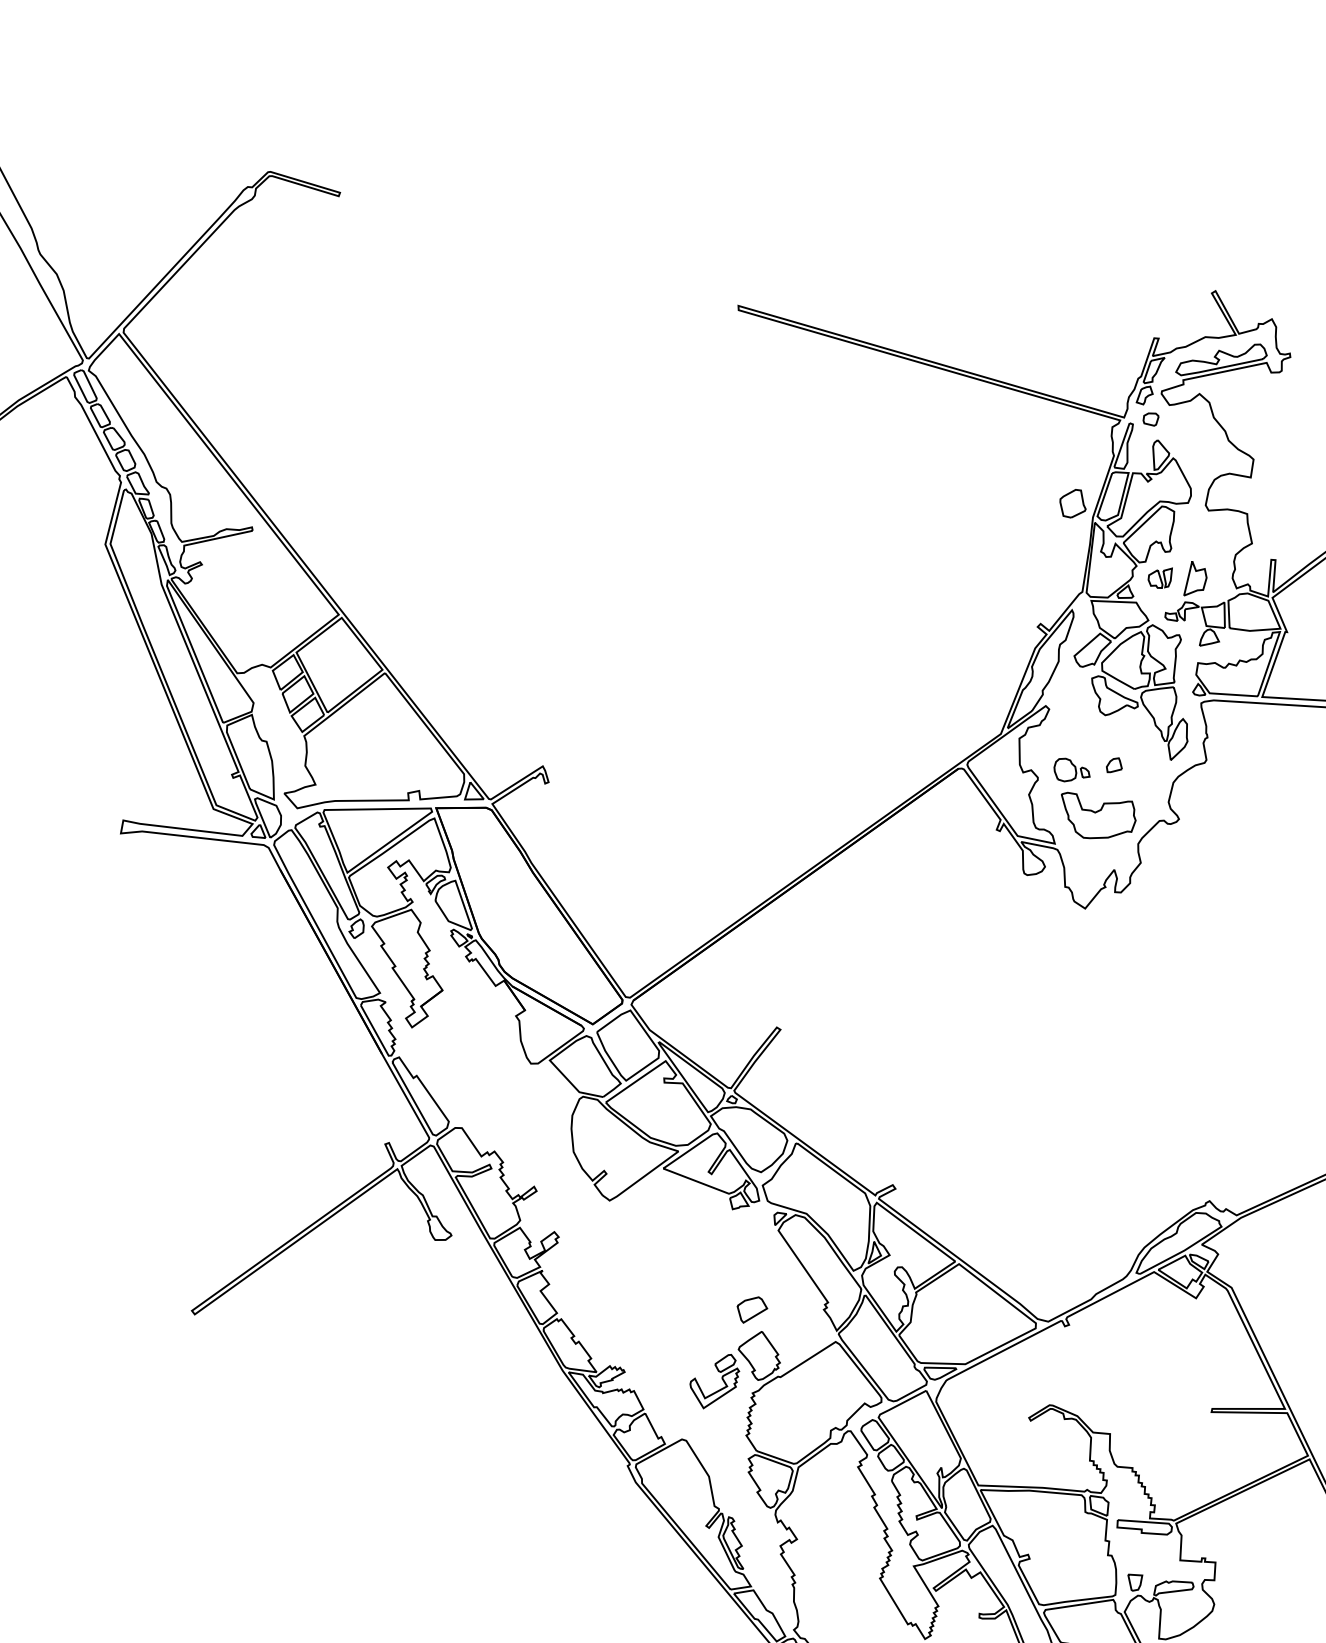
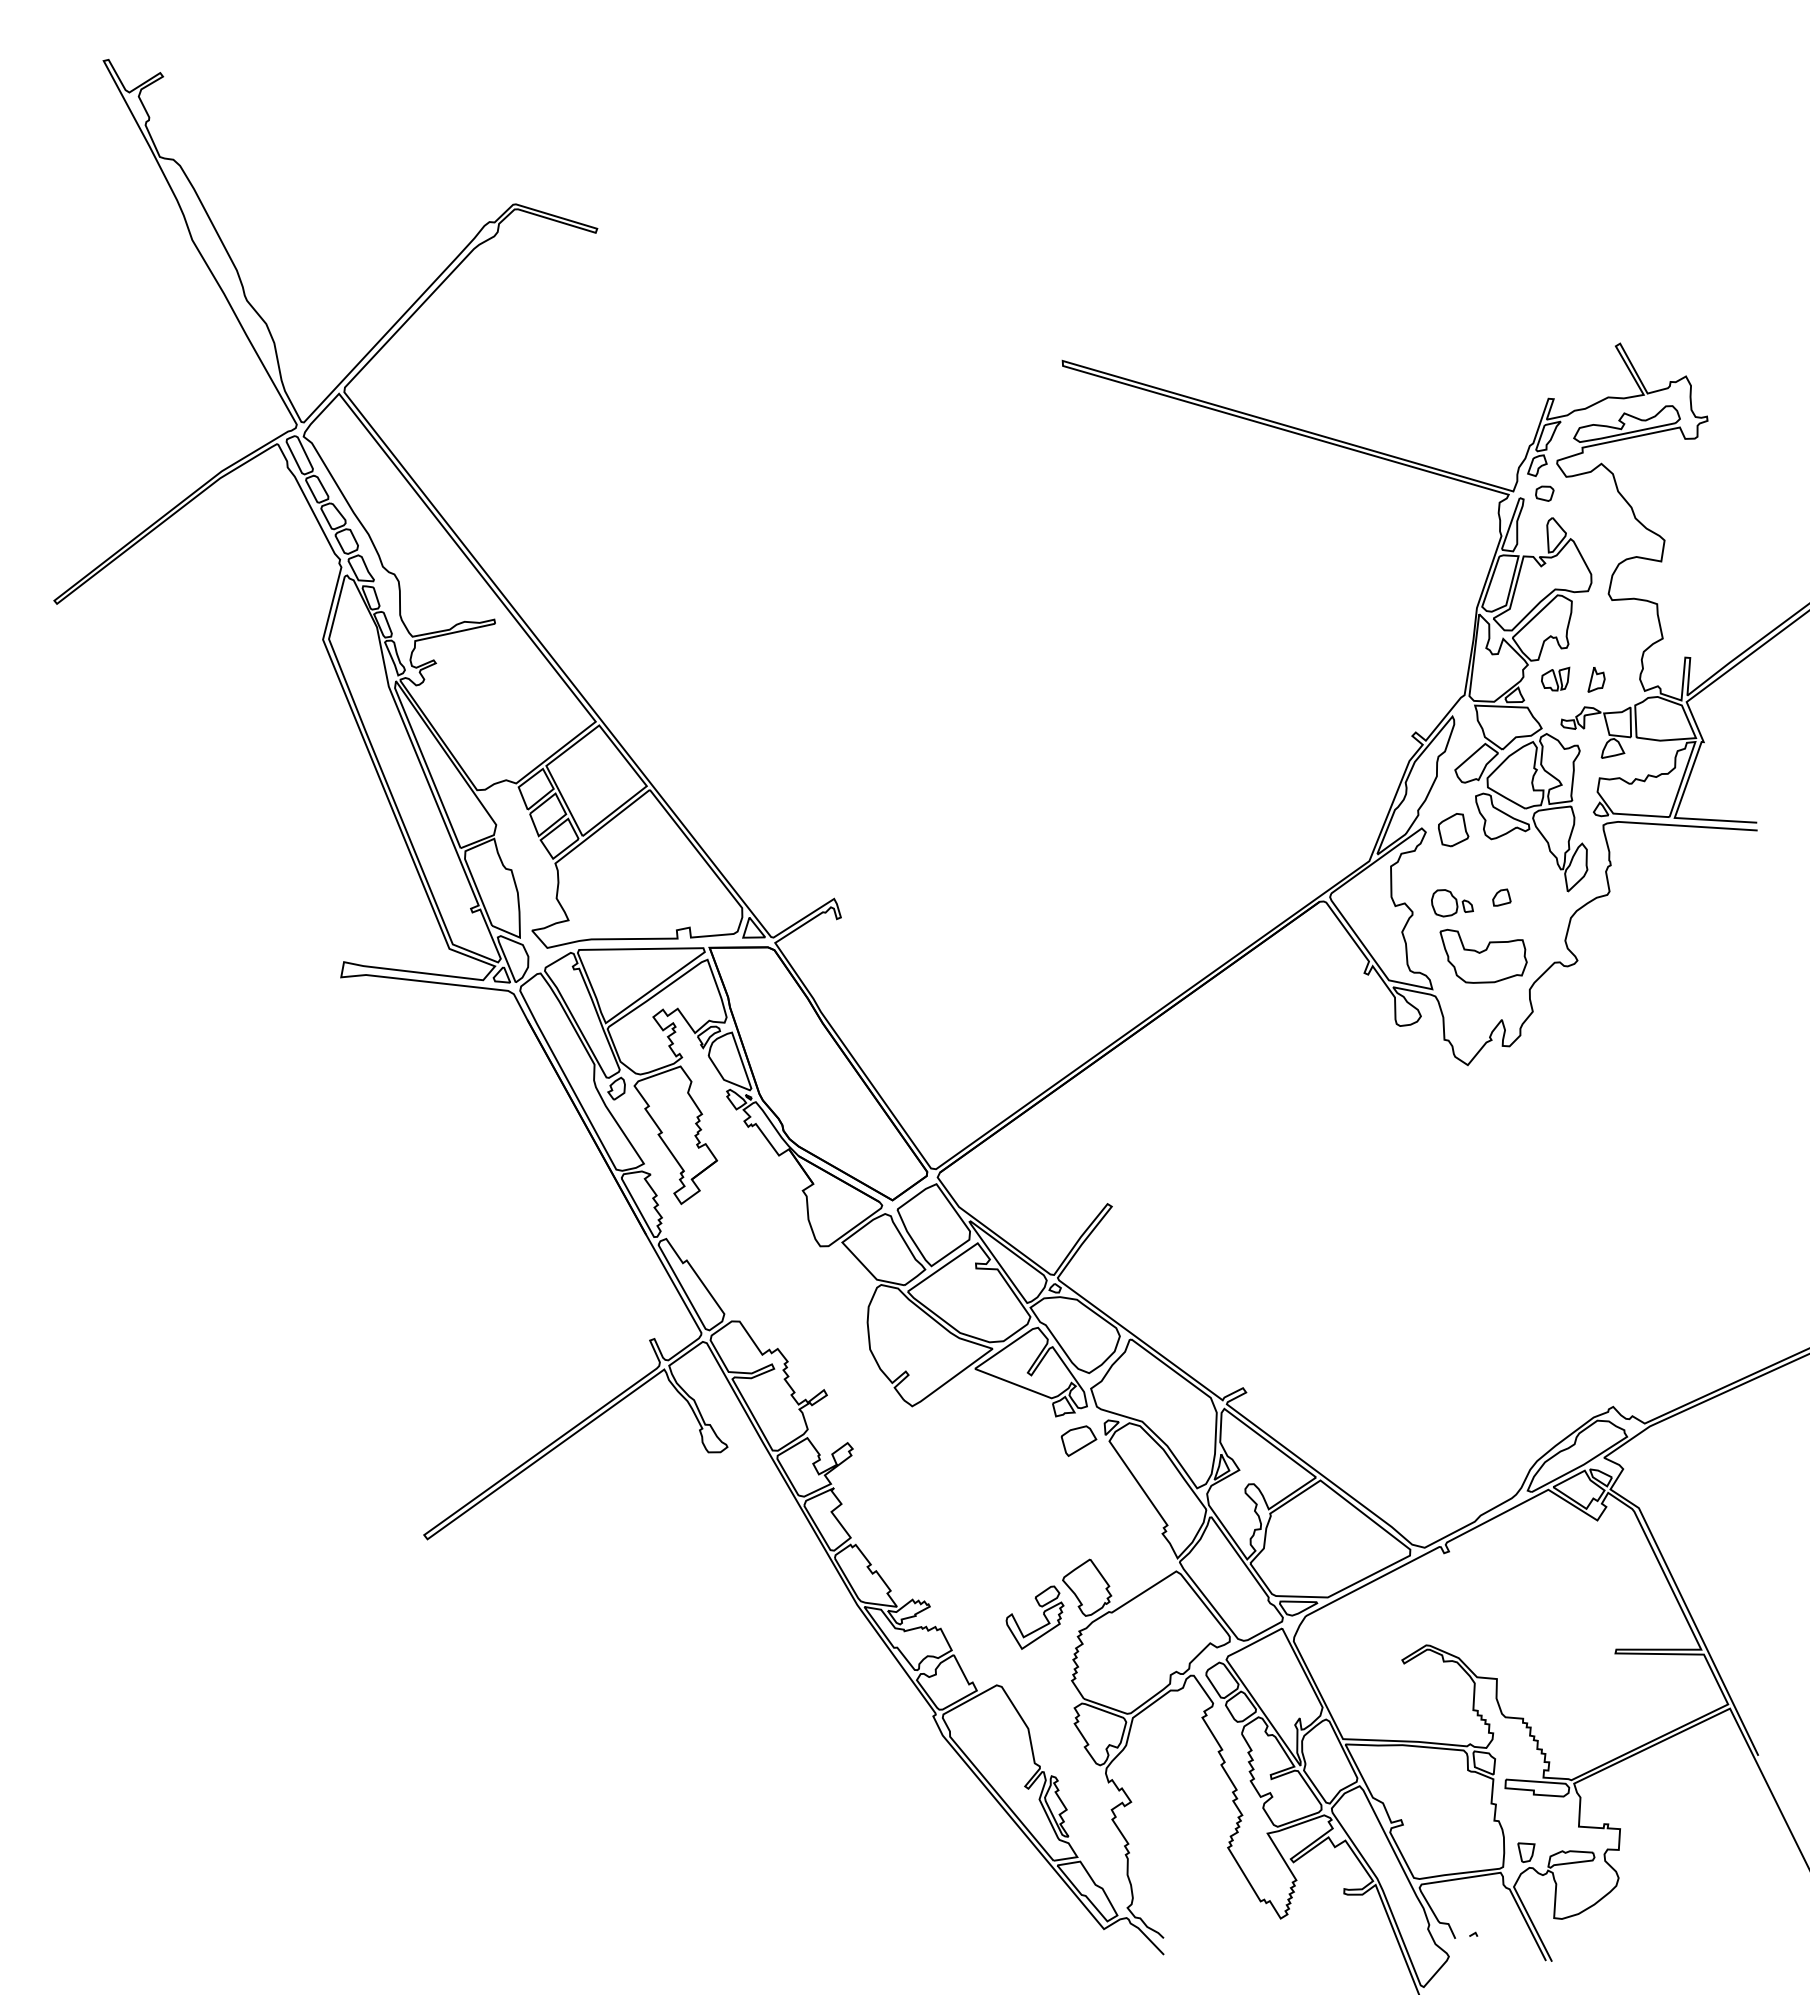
part: (1072, 504) -> (1453, 830), moved
part: (1195, 578) -> (1596, 679), size x0.62
part: (751, 1309) -> (1078, 1440), moved

